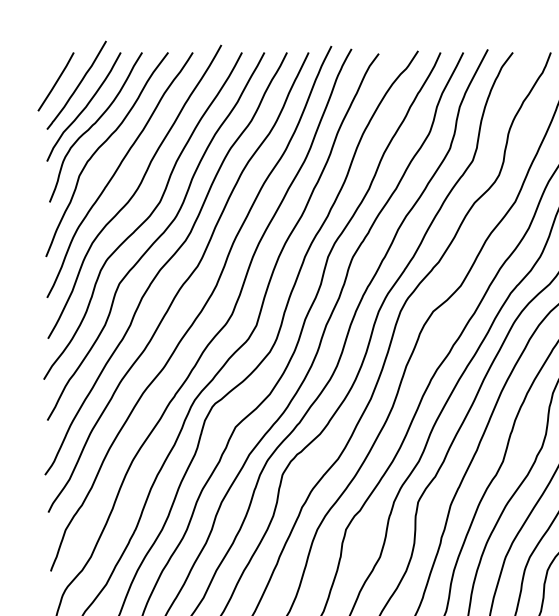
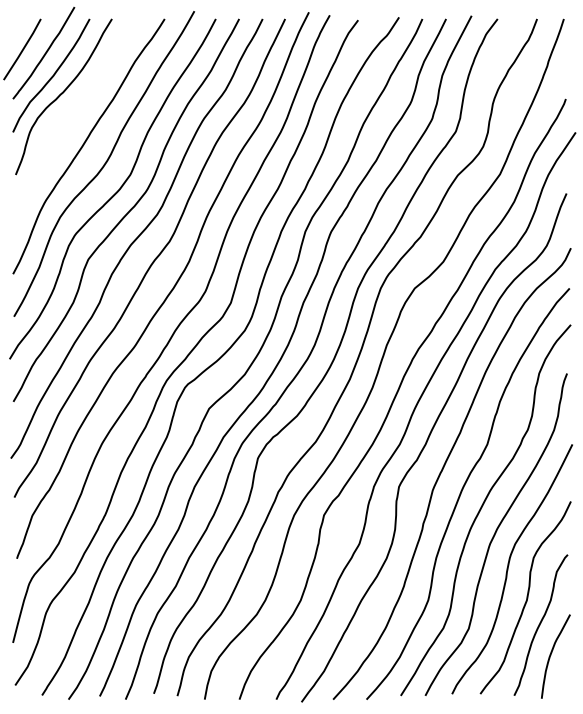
curve: (101, 147) -> (69, 117), removed

